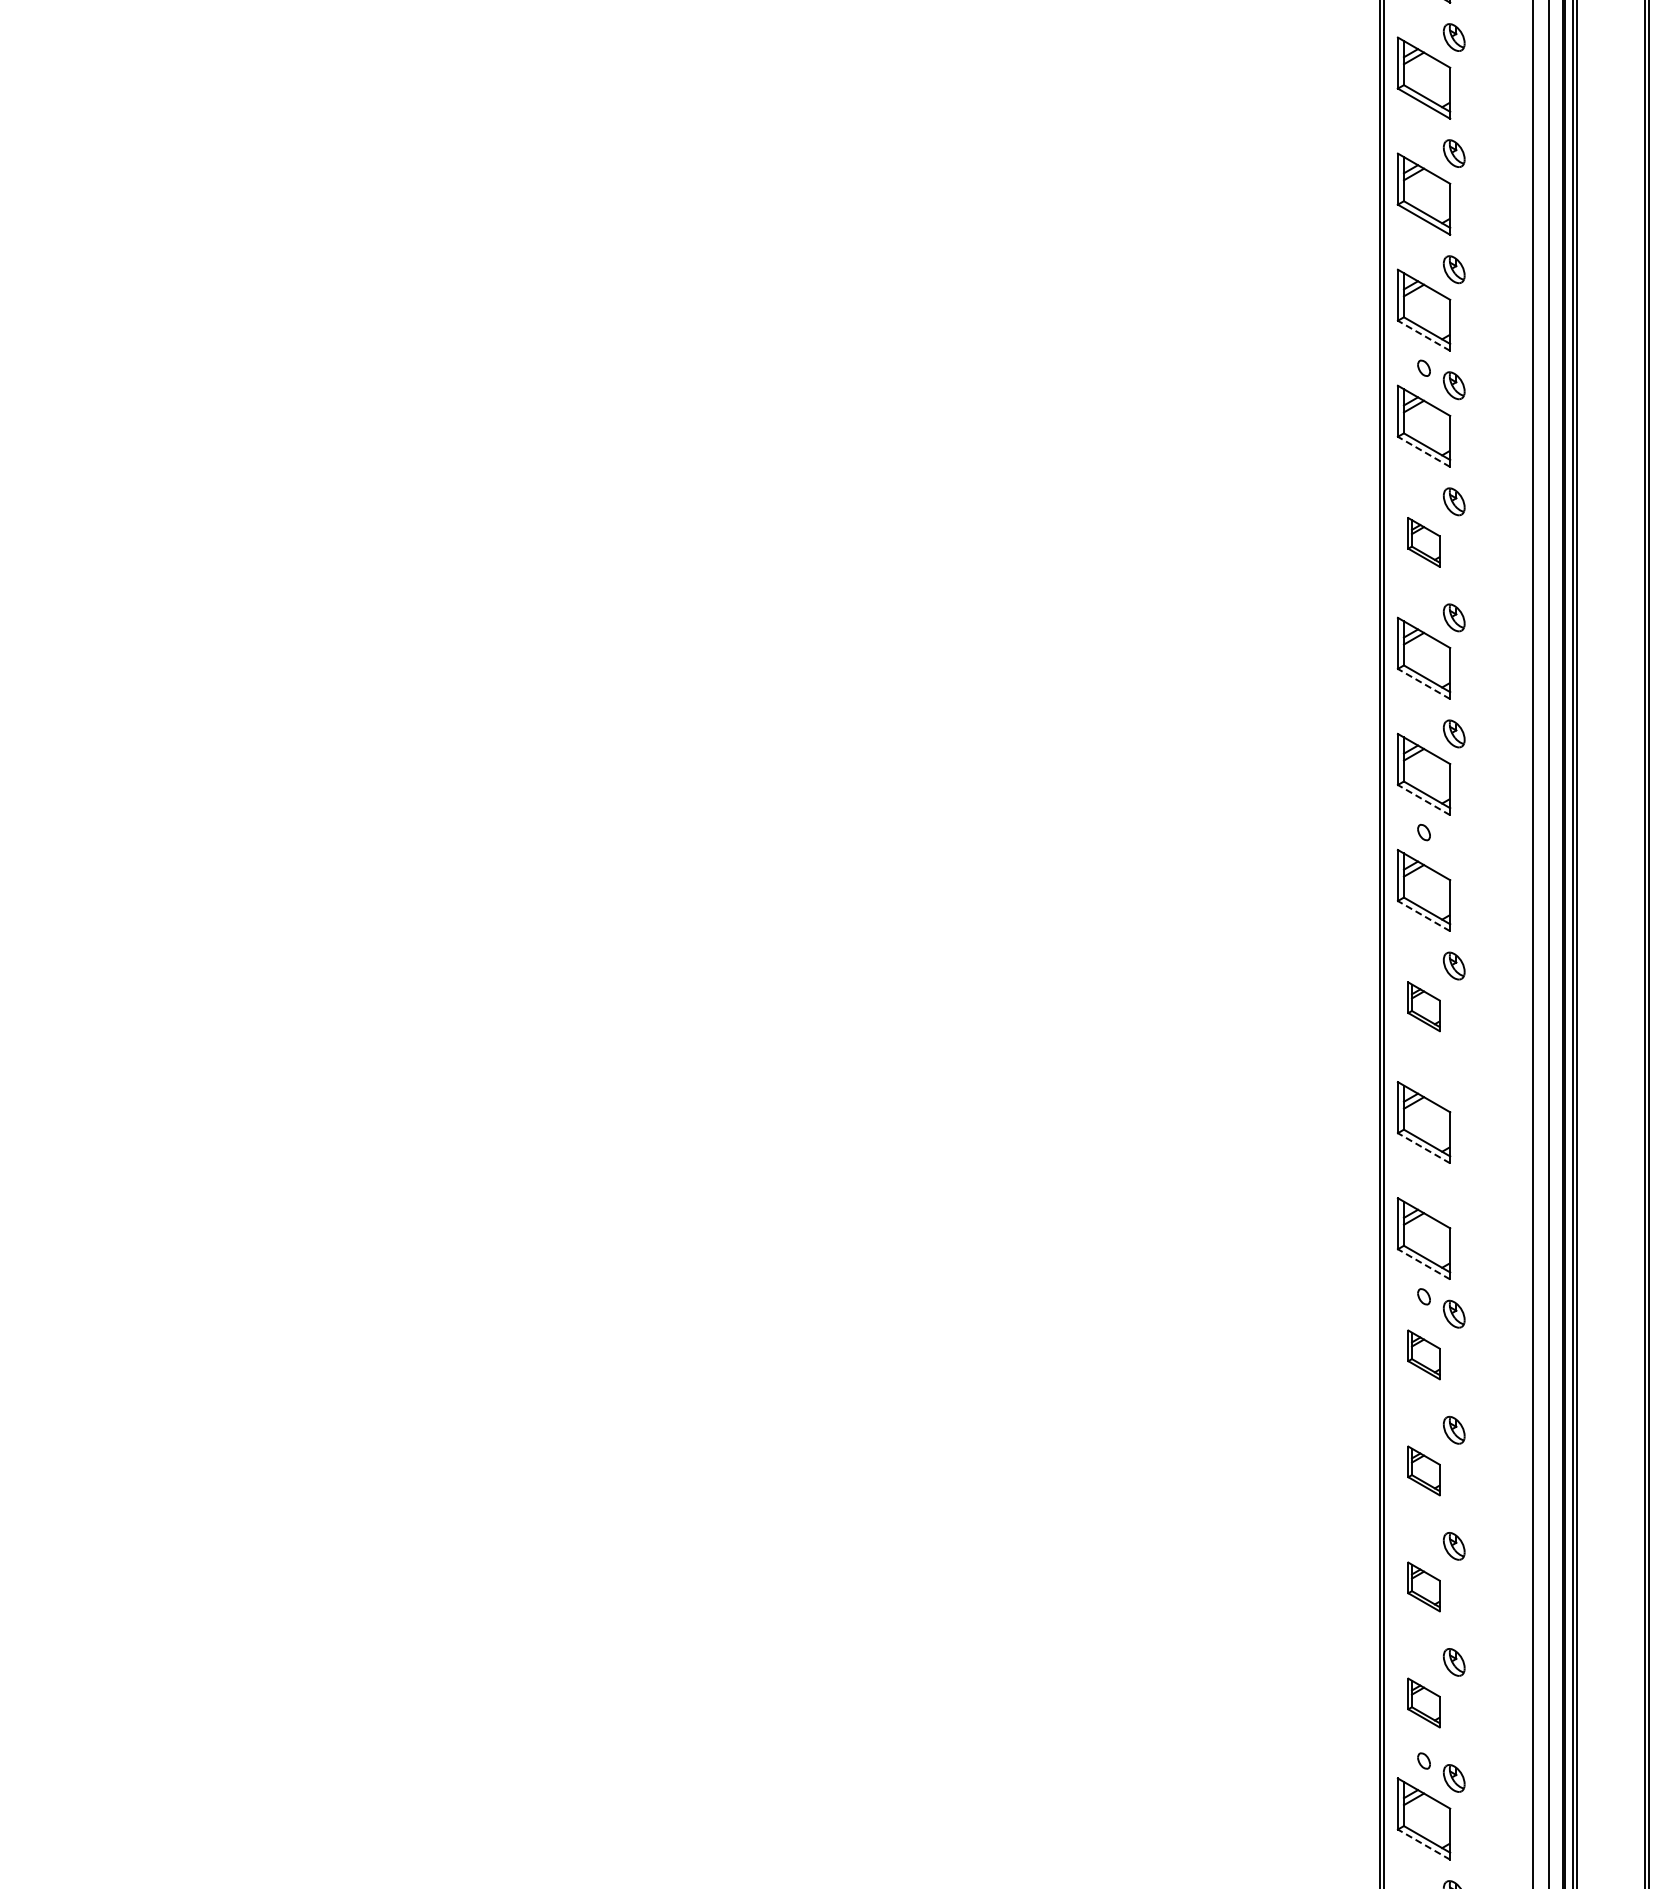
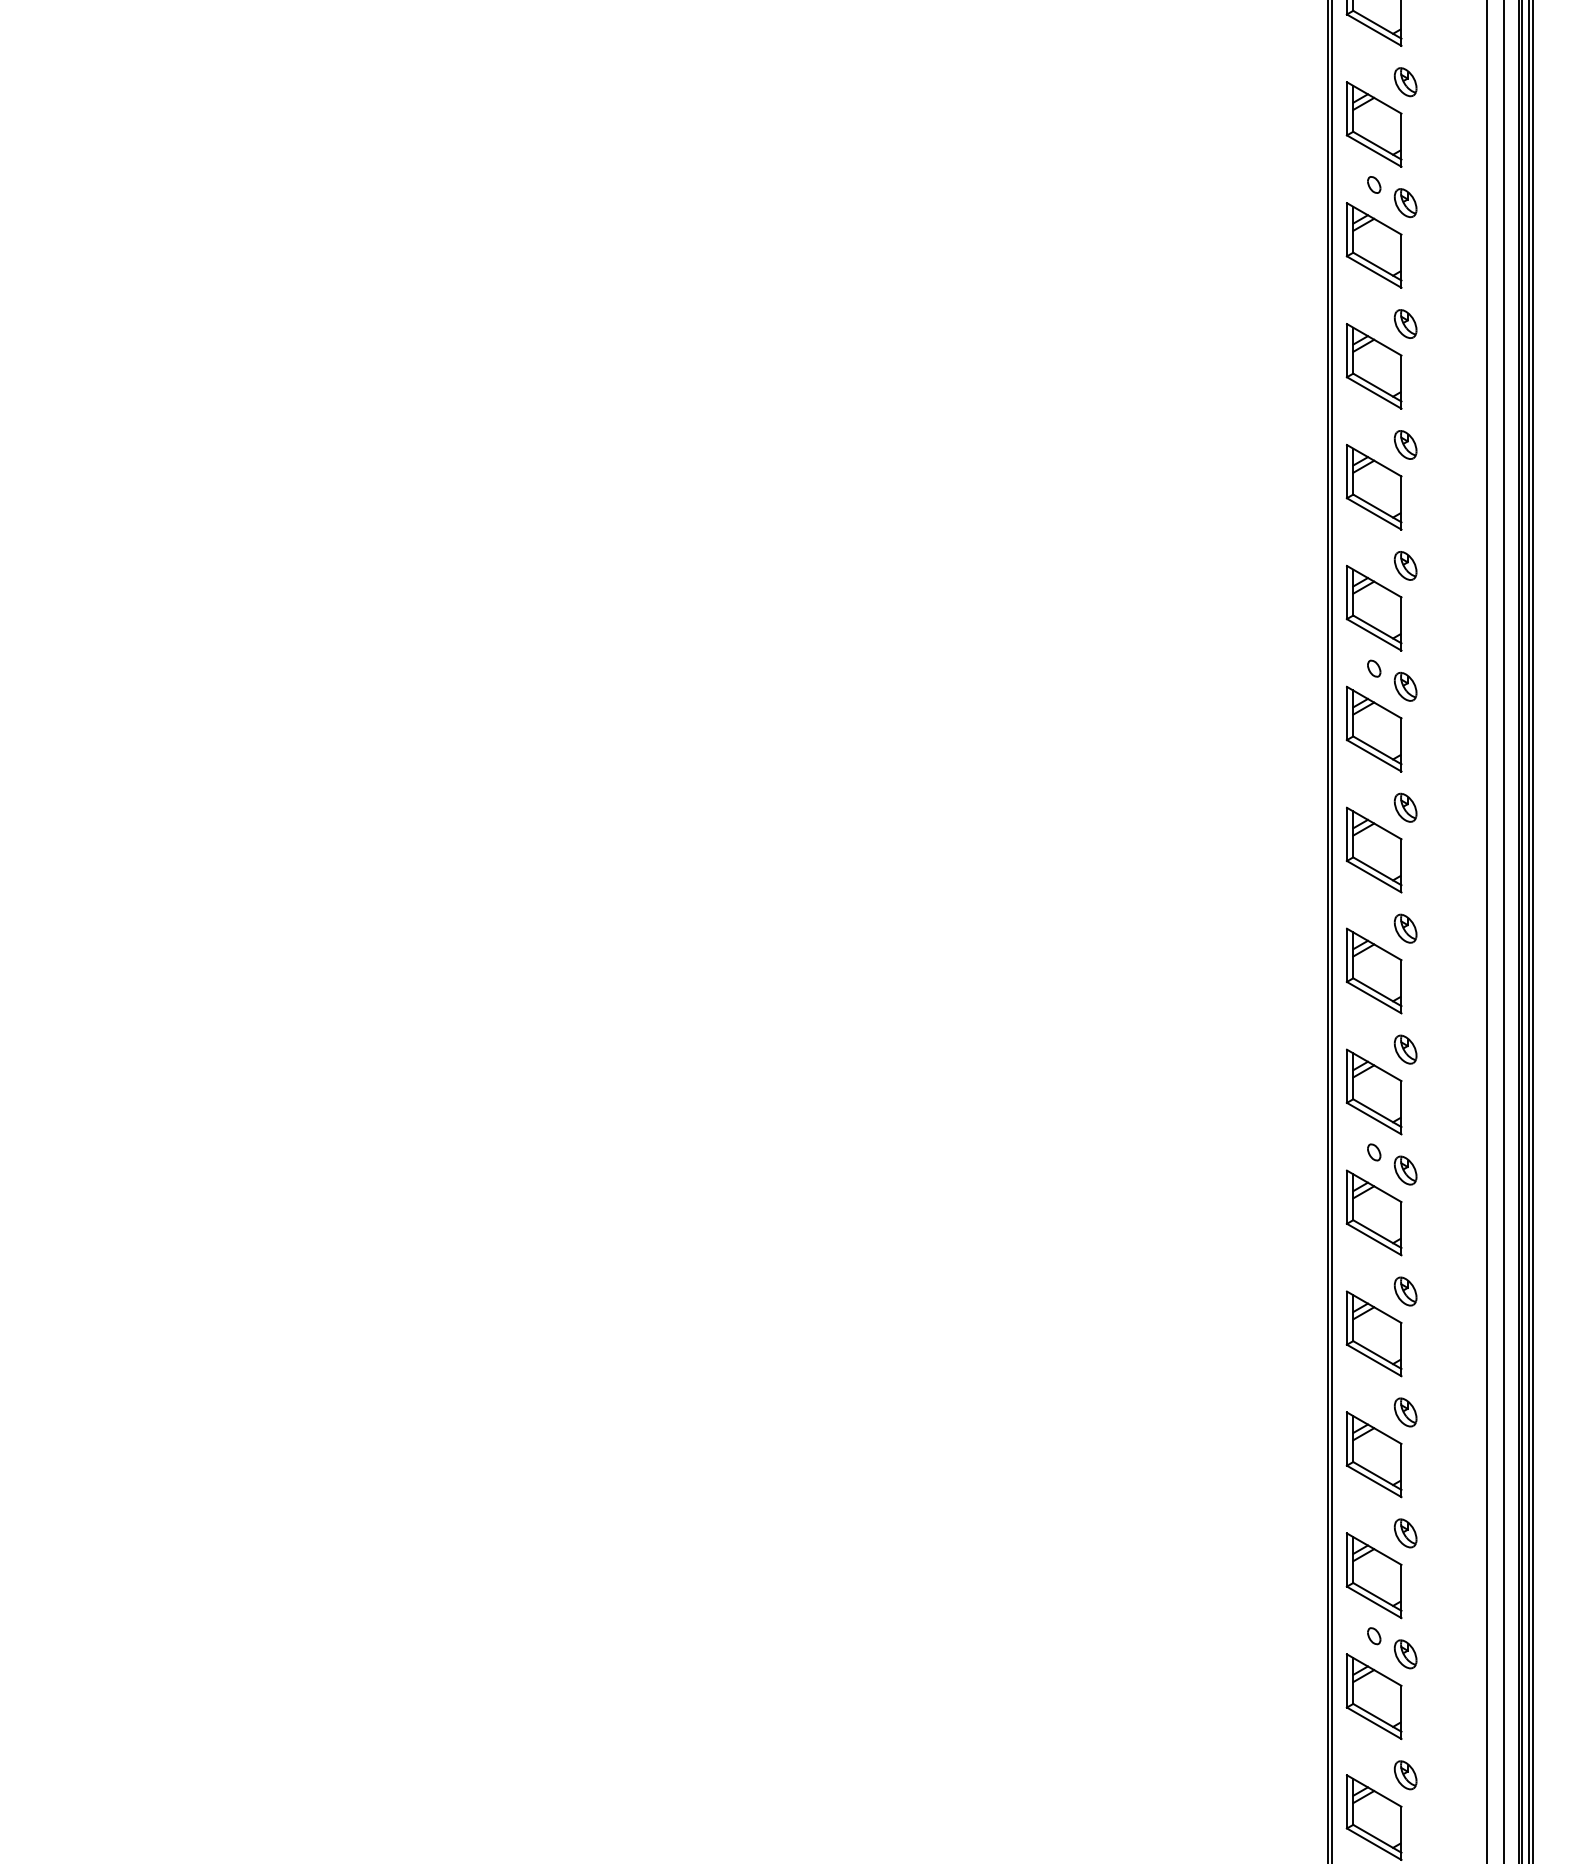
line: (1423, 335) -> (1373, 150), dashed -> solid
line: (1423, 451) -> (1373, 271), dashed -> solid
part: (1423, 542) -> (1373, 366), size x1.67
line: (1423, 683) -> (1373, 513), dashed -> solid
line: (1423, 799) -> (1373, 634), dashed -> solid
part: (1453, 849) -> (1404, 686), added
line: (1423, 915) -> (1373, 755), dashed -> solid
part: (1423, 1006) -> (1373, 849), size x1.67
part: (1453, 1081) -> (1404, 928), added
line: (1423, 1148) -> (1373, 997), dashed -> solid
part: (1453, 1197) -> (1404, 1048), added
line: (1423, 1264) -> (1373, 1118), dashed -> solid
part: (1423, 1354) -> (1373, 1212), size x1.67
part: (1423, 1470) -> (1373, 1333), size x1.67
part: (1423, 1586) -> (1373, 1454), size x1.67
part: (1423, 1702) -> (1373, 1575), size x1.67
line: (1423, 1844) -> (1373, 1723), dashed -> solid

